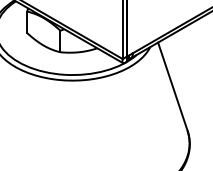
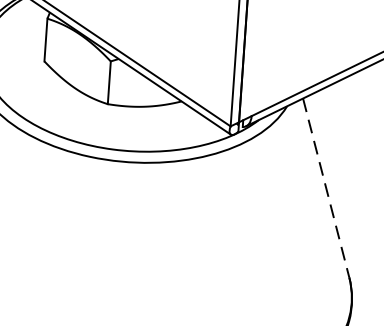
line: (172, 87) -> (325, 189), solid -> dashed

